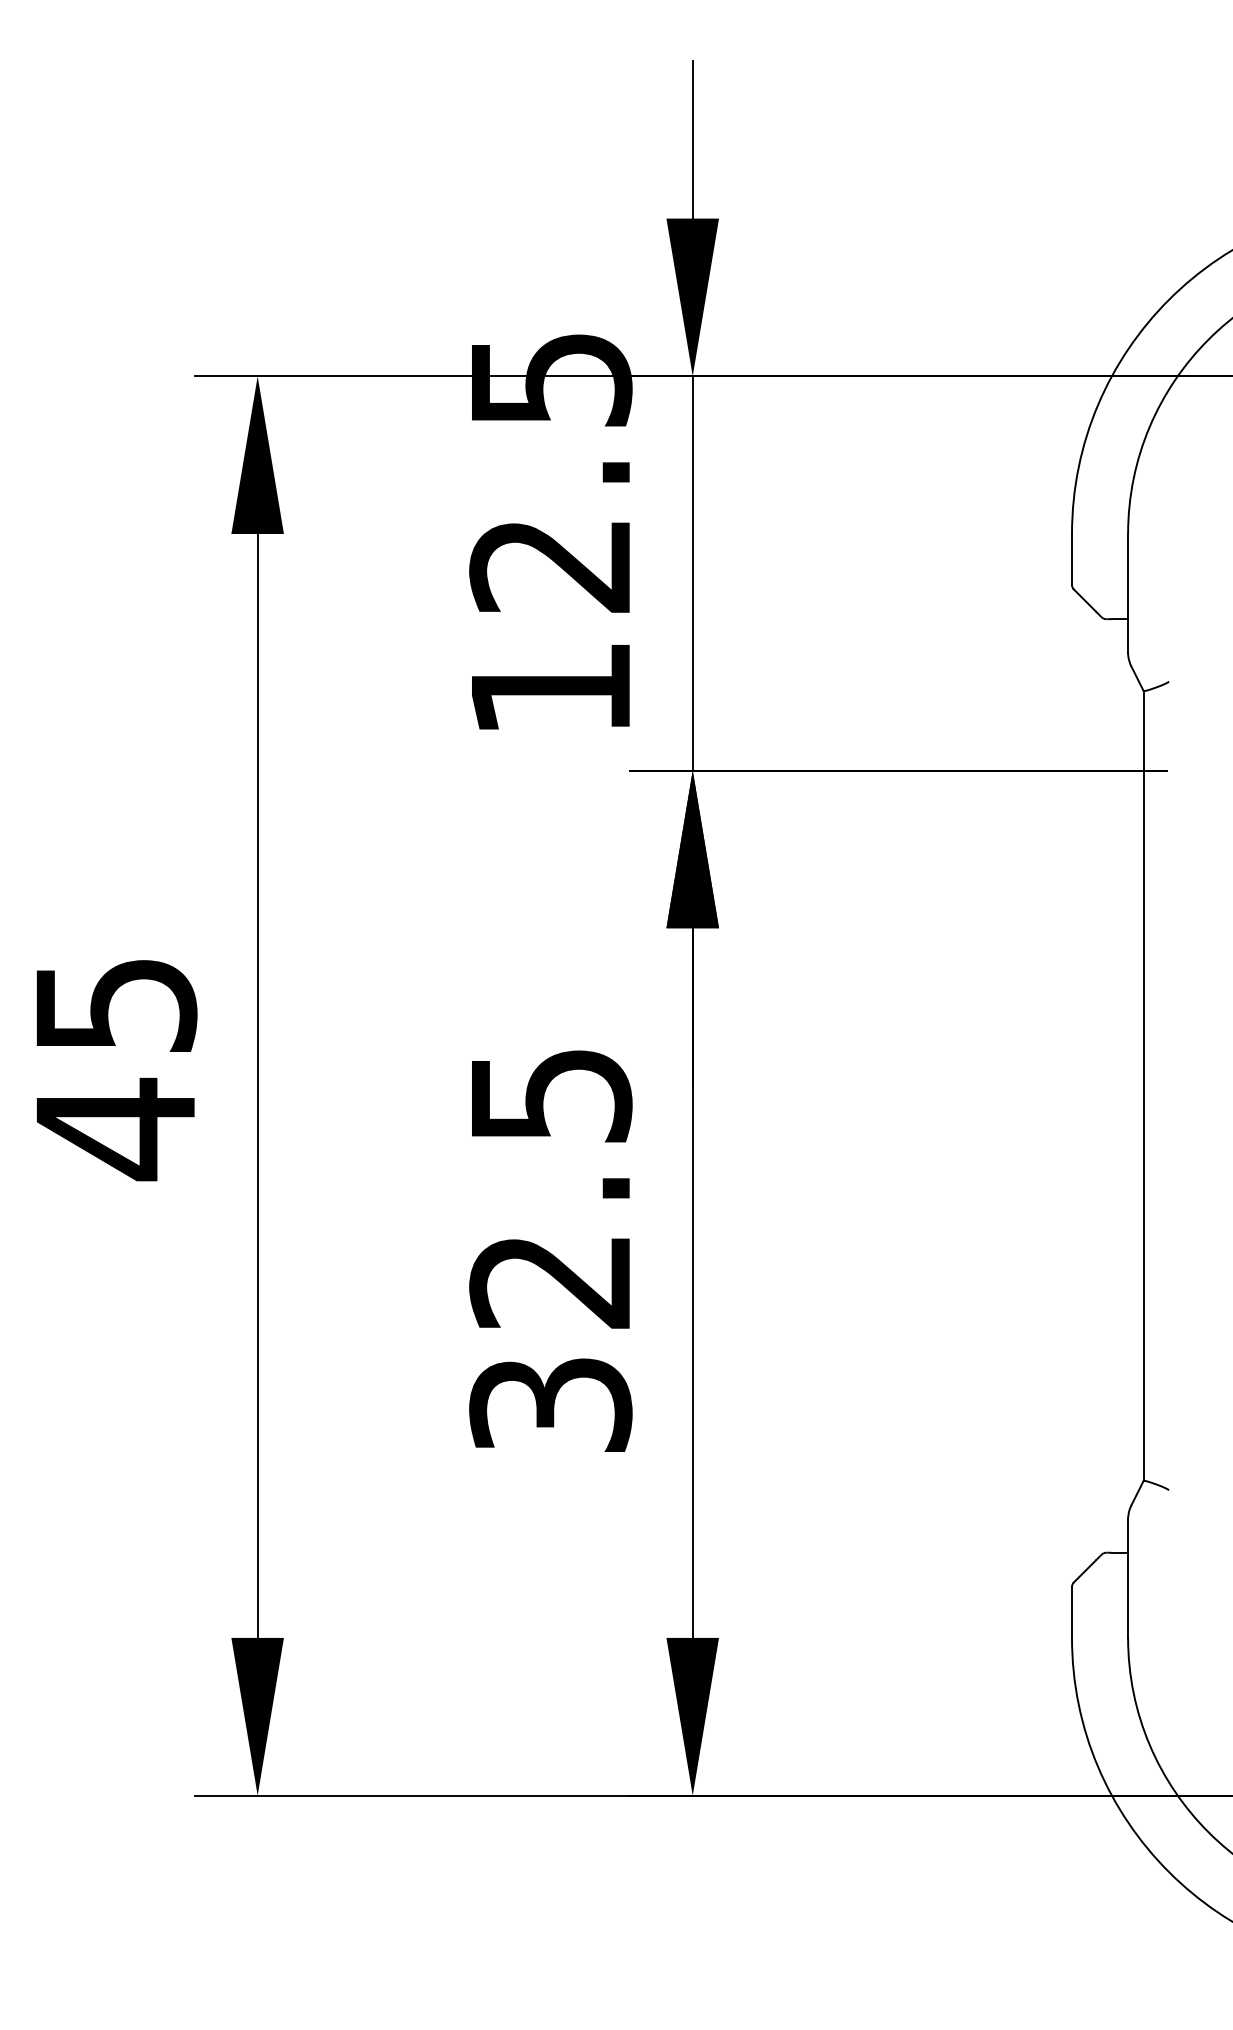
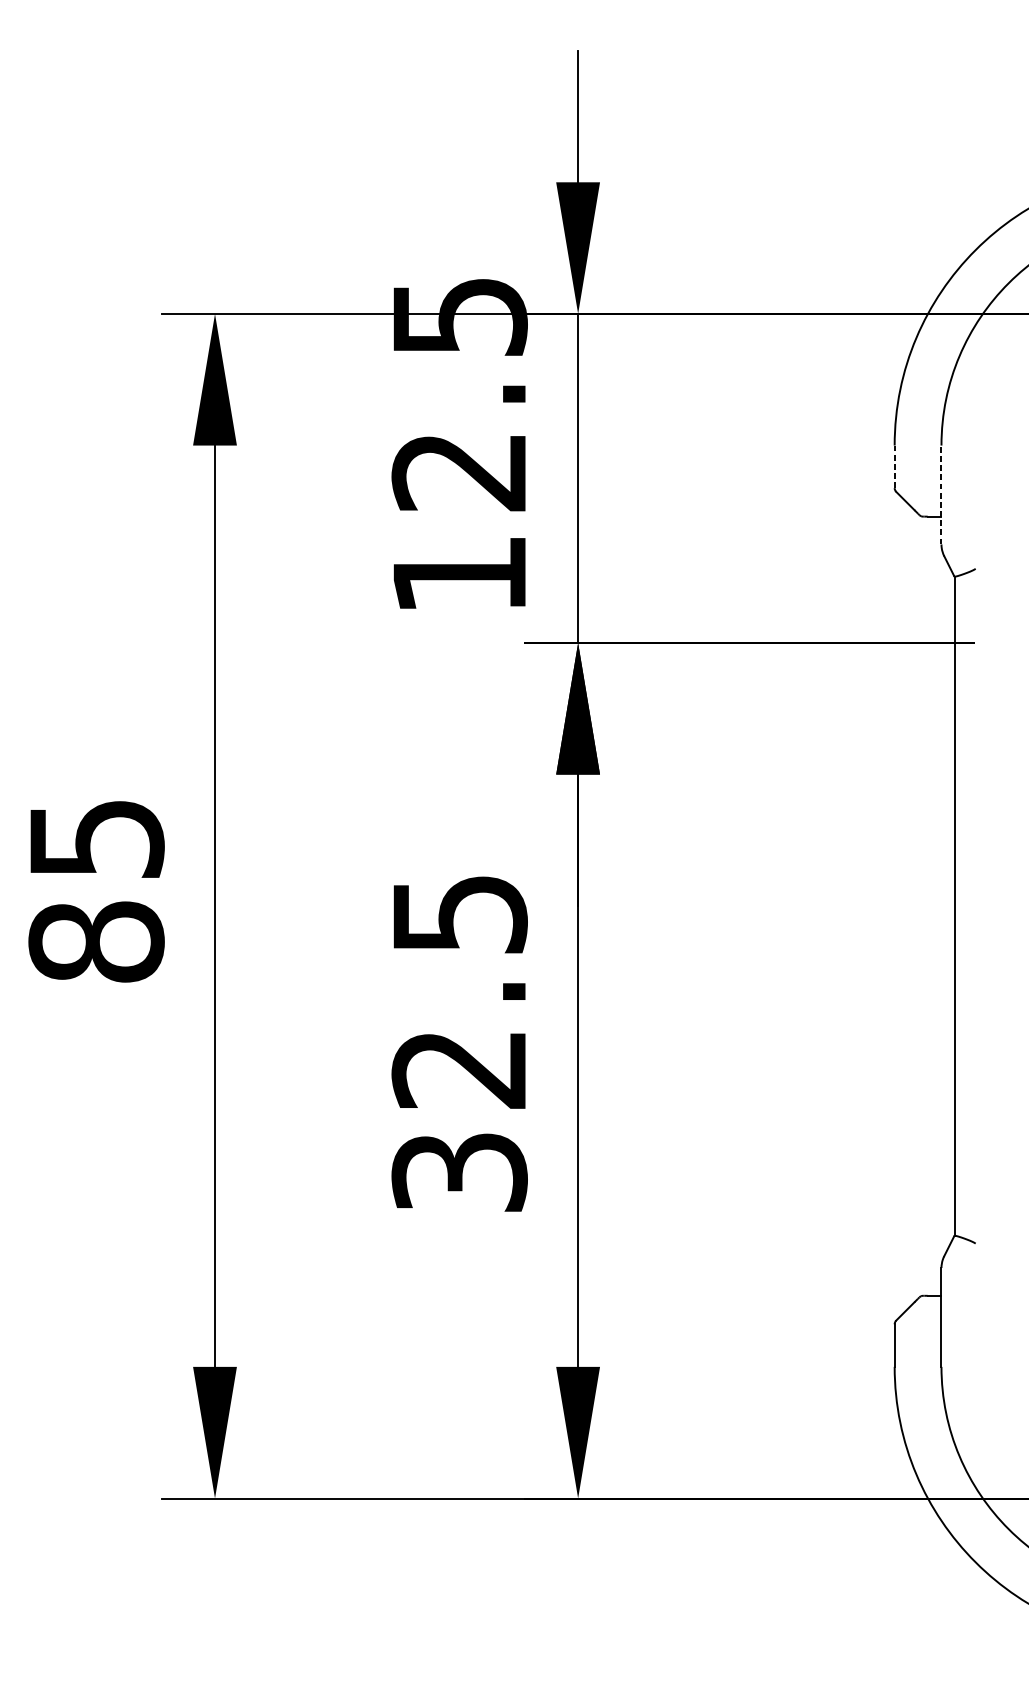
line: (1072, 559) -> (895, 466), solid -> dashed
line: (1128, 592) -> (941, 494), solid -> dashed
text: (115, 1129) -> (96, 942), 45 -> 85

